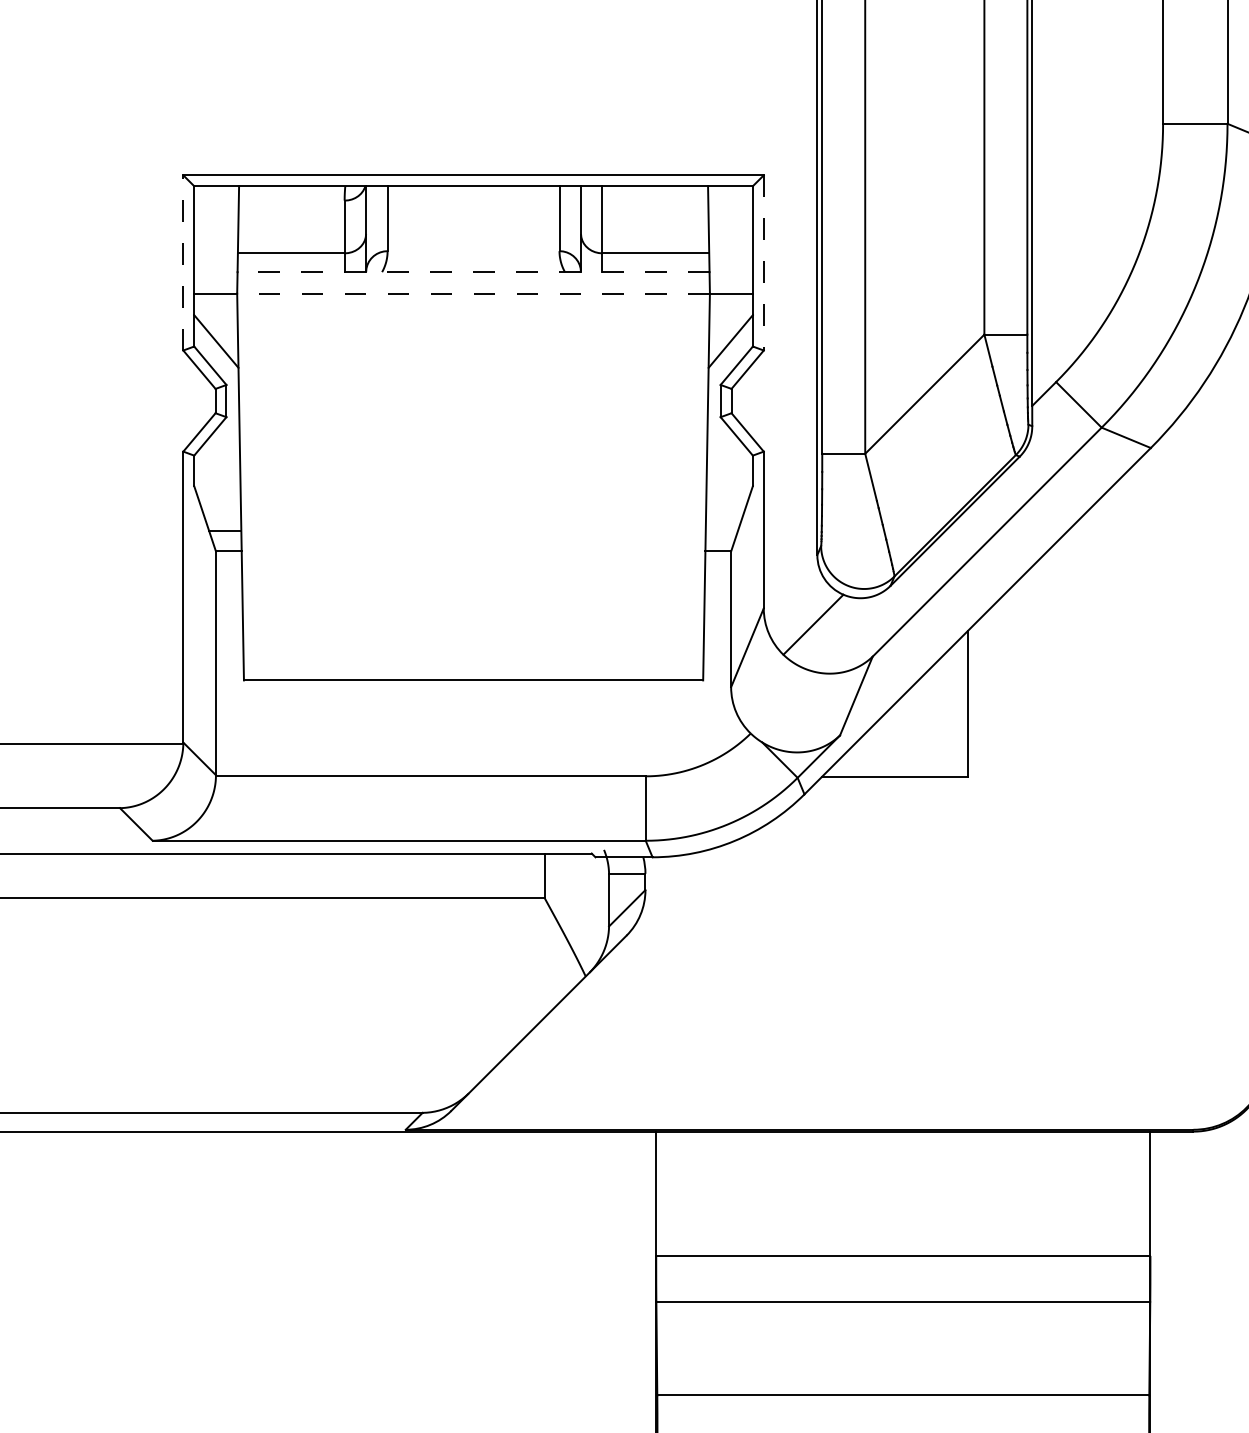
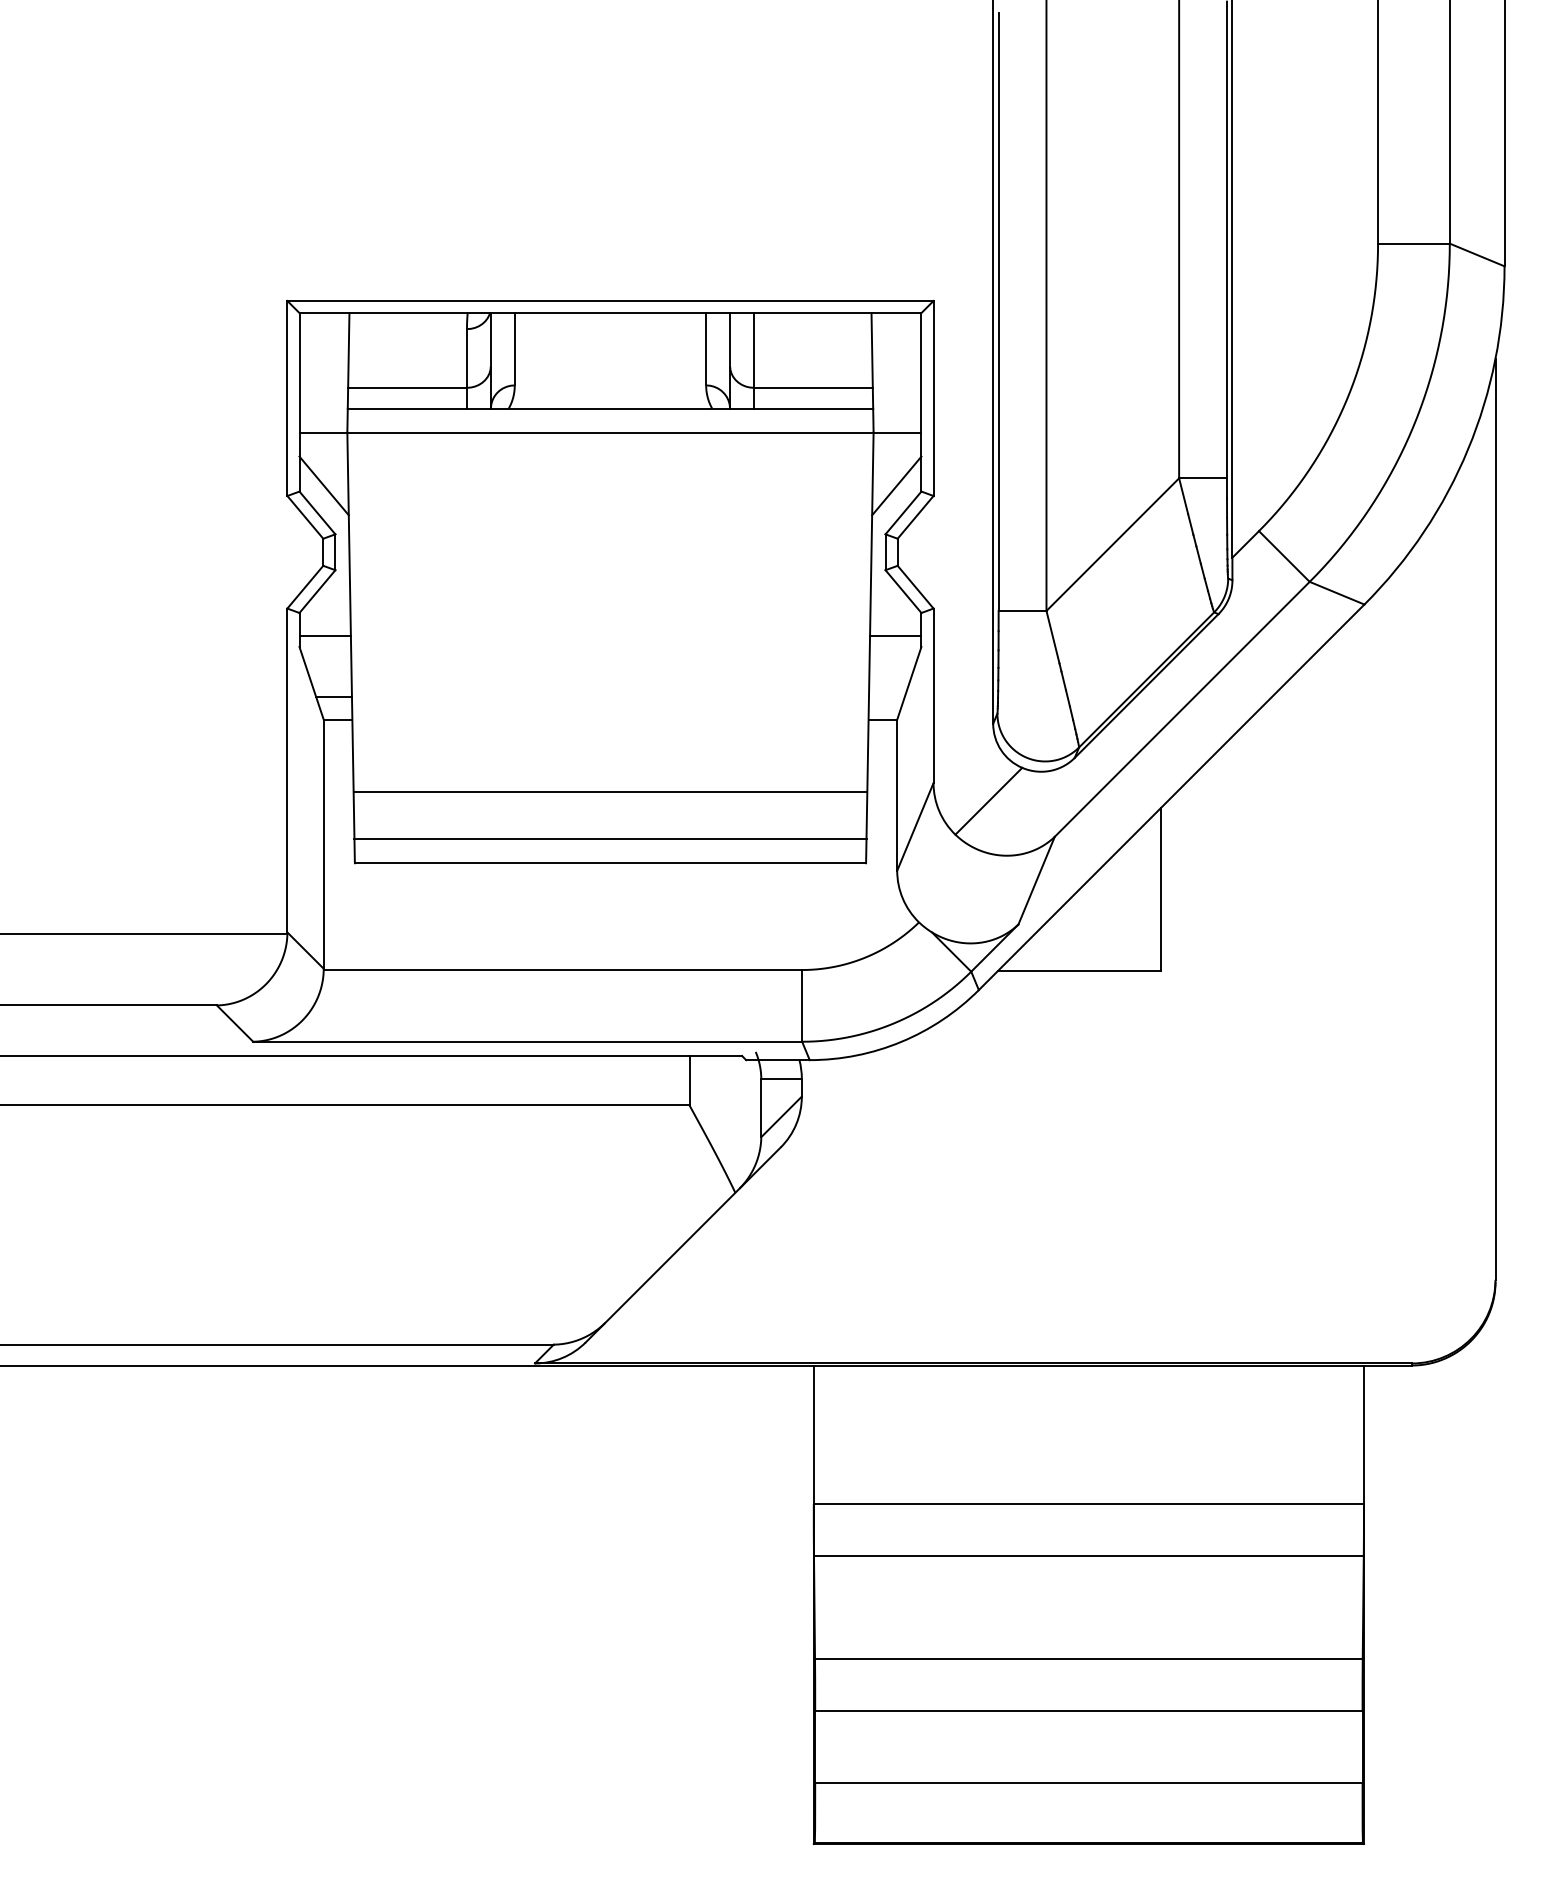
line: (183, 262) -> (287, 398), dashed -> solid
line: (763, 262) -> (933, 398), dashed -> solid
line: (473, 271) -> (610, 408), dashed -> solid
line: (472, 293) -> (609, 432), dashed -> solid
line: (216, 476) -> (324, 636), added
line: (729, 476) -> (895, 636), added
line: (473, 615) -> (610, 791), added
line: (473, 659) -> (610, 839), added

